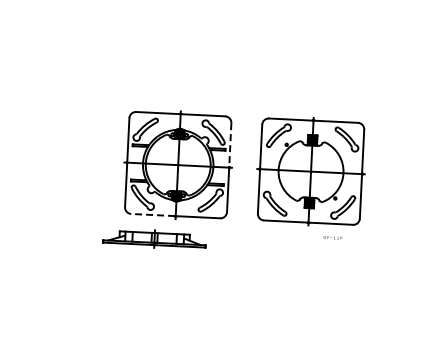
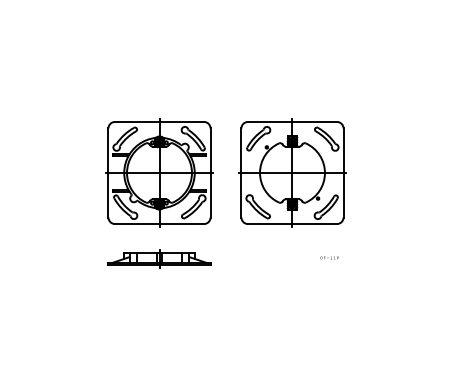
line: (230, 145) -> (210, 150), dashed -> solid
line: (152, 215) -> (136, 224), dashed -> solid
text: (332, 237) -> (329, 257), moved
part: (154, 238) -> (159, 258), moved

